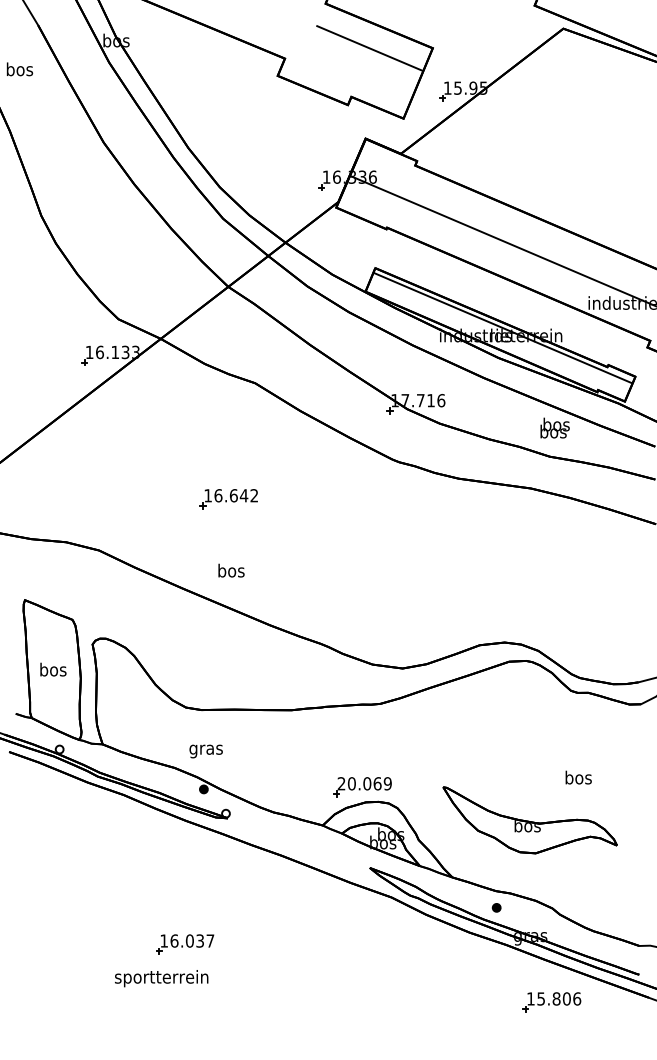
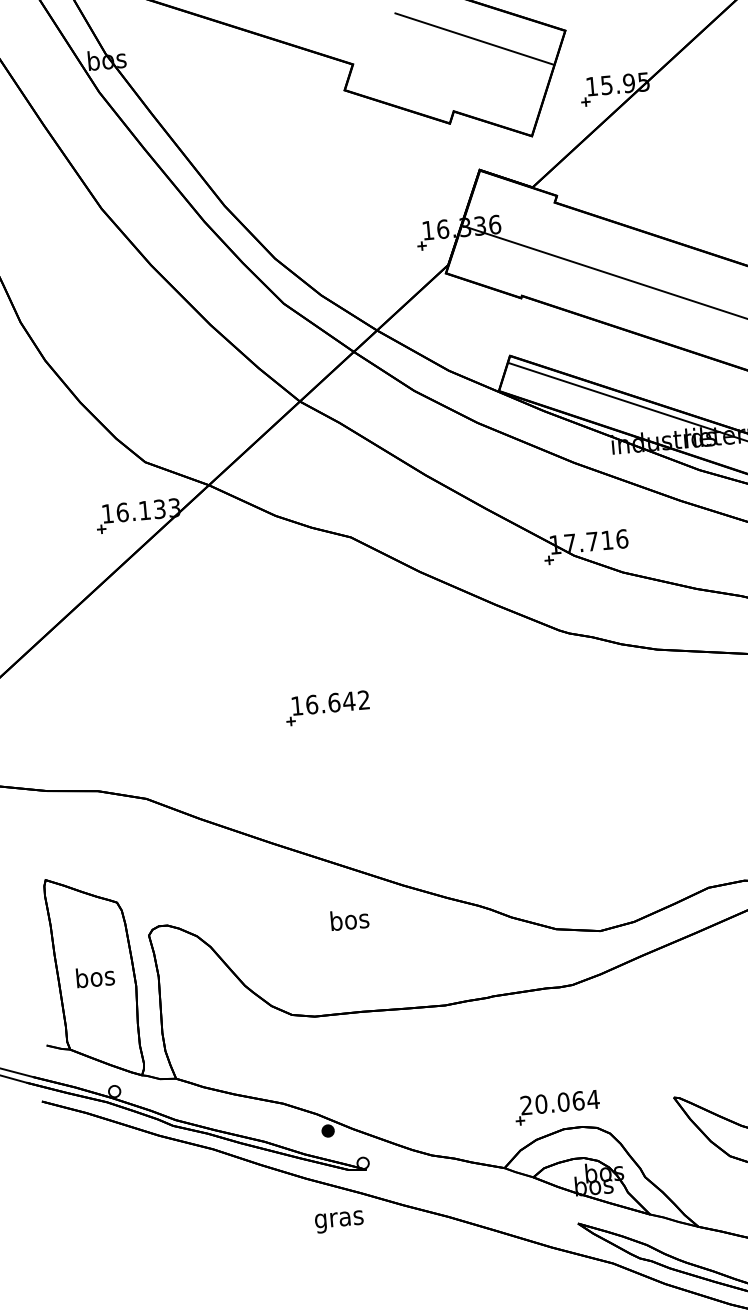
text: (231, 570) -> (349, 919), moved
text: (205, 751) -> (338, 1221), moved
text: (387, 783) -> (592, 1099), 20.069 -> 20.064

